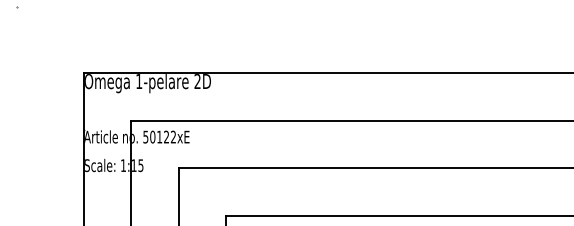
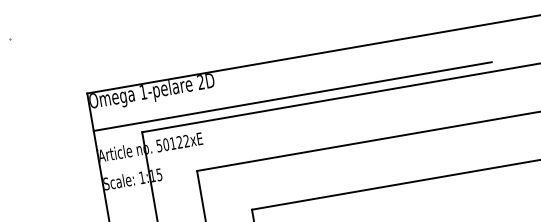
line: (285, 111) -> (292, 96), added

